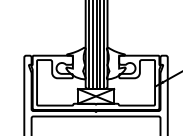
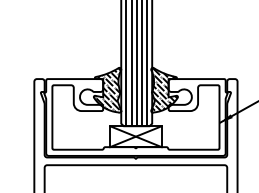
hatch: (76, 63) -> (108, 90), added
hatch: (116, 63) -> (164, 89), added

